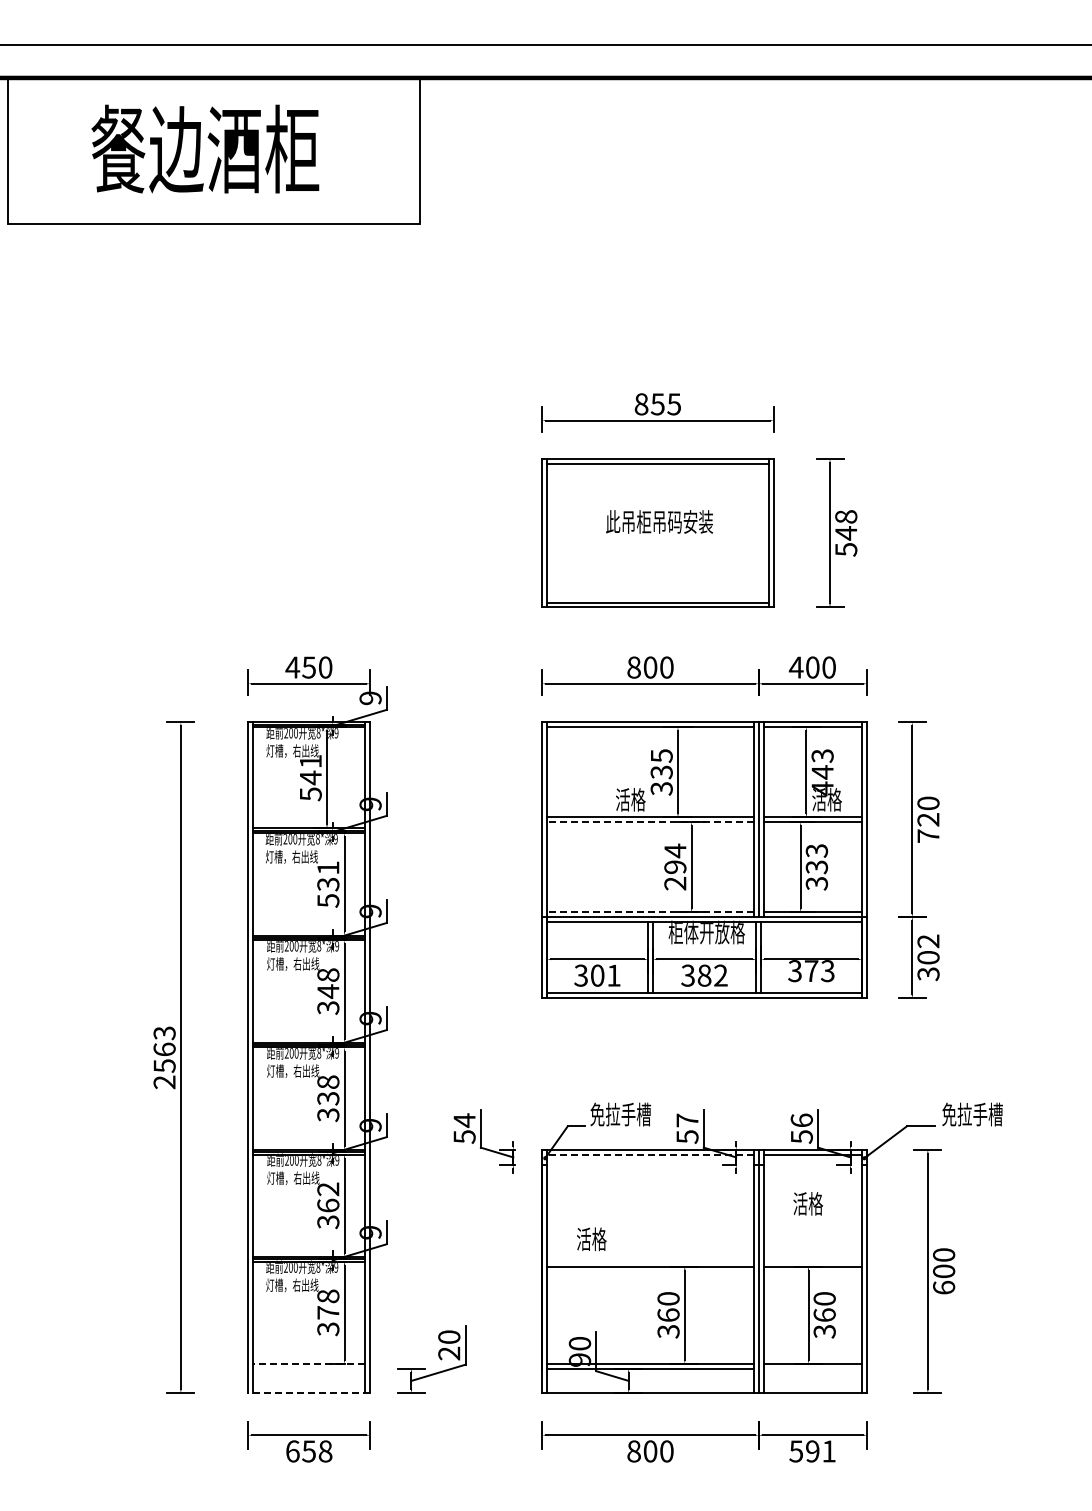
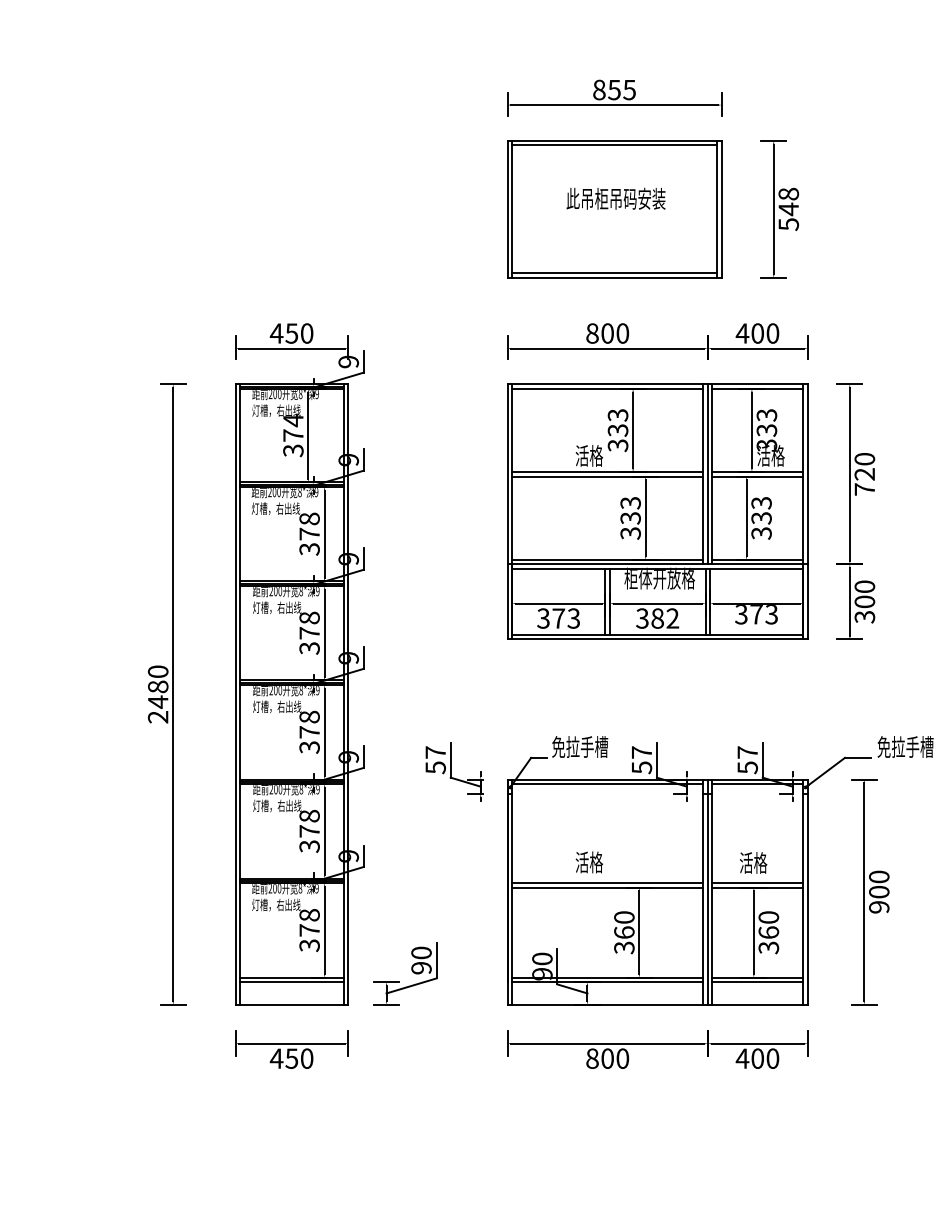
text: (661, 755) -> (617, 414), 335 -> 333
text: (310, 777) -> (293, 435), 541 -> 374
text: (822, 780) -> (766, 438), 443 -> 333
line: (650, 822) -> (607, 476), dashed -> solid
text: (675, 866) -> (630, 517), 294 -> 333
text: (328, 884) -> (309, 534), 531 -> 378
line: (650, 912) -> (607, 560), dashed -> solid
text: (928, 941) -> (864, 586), 302 -> 300
text: (605, 975) -> (566, 618), 301 -> 373
text: (328, 991) -> (309, 633), 348 -> 378
text: (164, 1049) -> (158, 686), 2563 -> 2480
text: (328, 1098) -> (309, 732), 338 -> 378
text: (464, 1120) -> (435, 752), 54 -> 57
text: (801, 1120) -> (747, 752), 56 -> 57
line: (650, 1154) -> (607, 783), dashed -> solid
text: (328, 1197) -> (309, 823), 362 -> 378
text: (807, 1203) -> (752, 862), moved
text: (591, 1239) -> (589, 862), moved
line: (650, 1261) -> (607, 882), added
line: (812, 1261) -> (757, 882), added
text: (944, 1287) -> (879, 907), 600 -> 900
text: (449, 1353) -> (421, 968), 20 -> 90
line: (309, 1363) -> (292, 977), dashed -> solid
line: (309, 1368) -> (292, 981), added
line: (812, 1368) -> (757, 981), added
line: (309, 1393) -> (292, 1005), dashed -> solid
text: (308, 1451) -> (291, 1058), 658 -> 450
text: (811, 1451) -> (756, 1058), 591 -> 400

